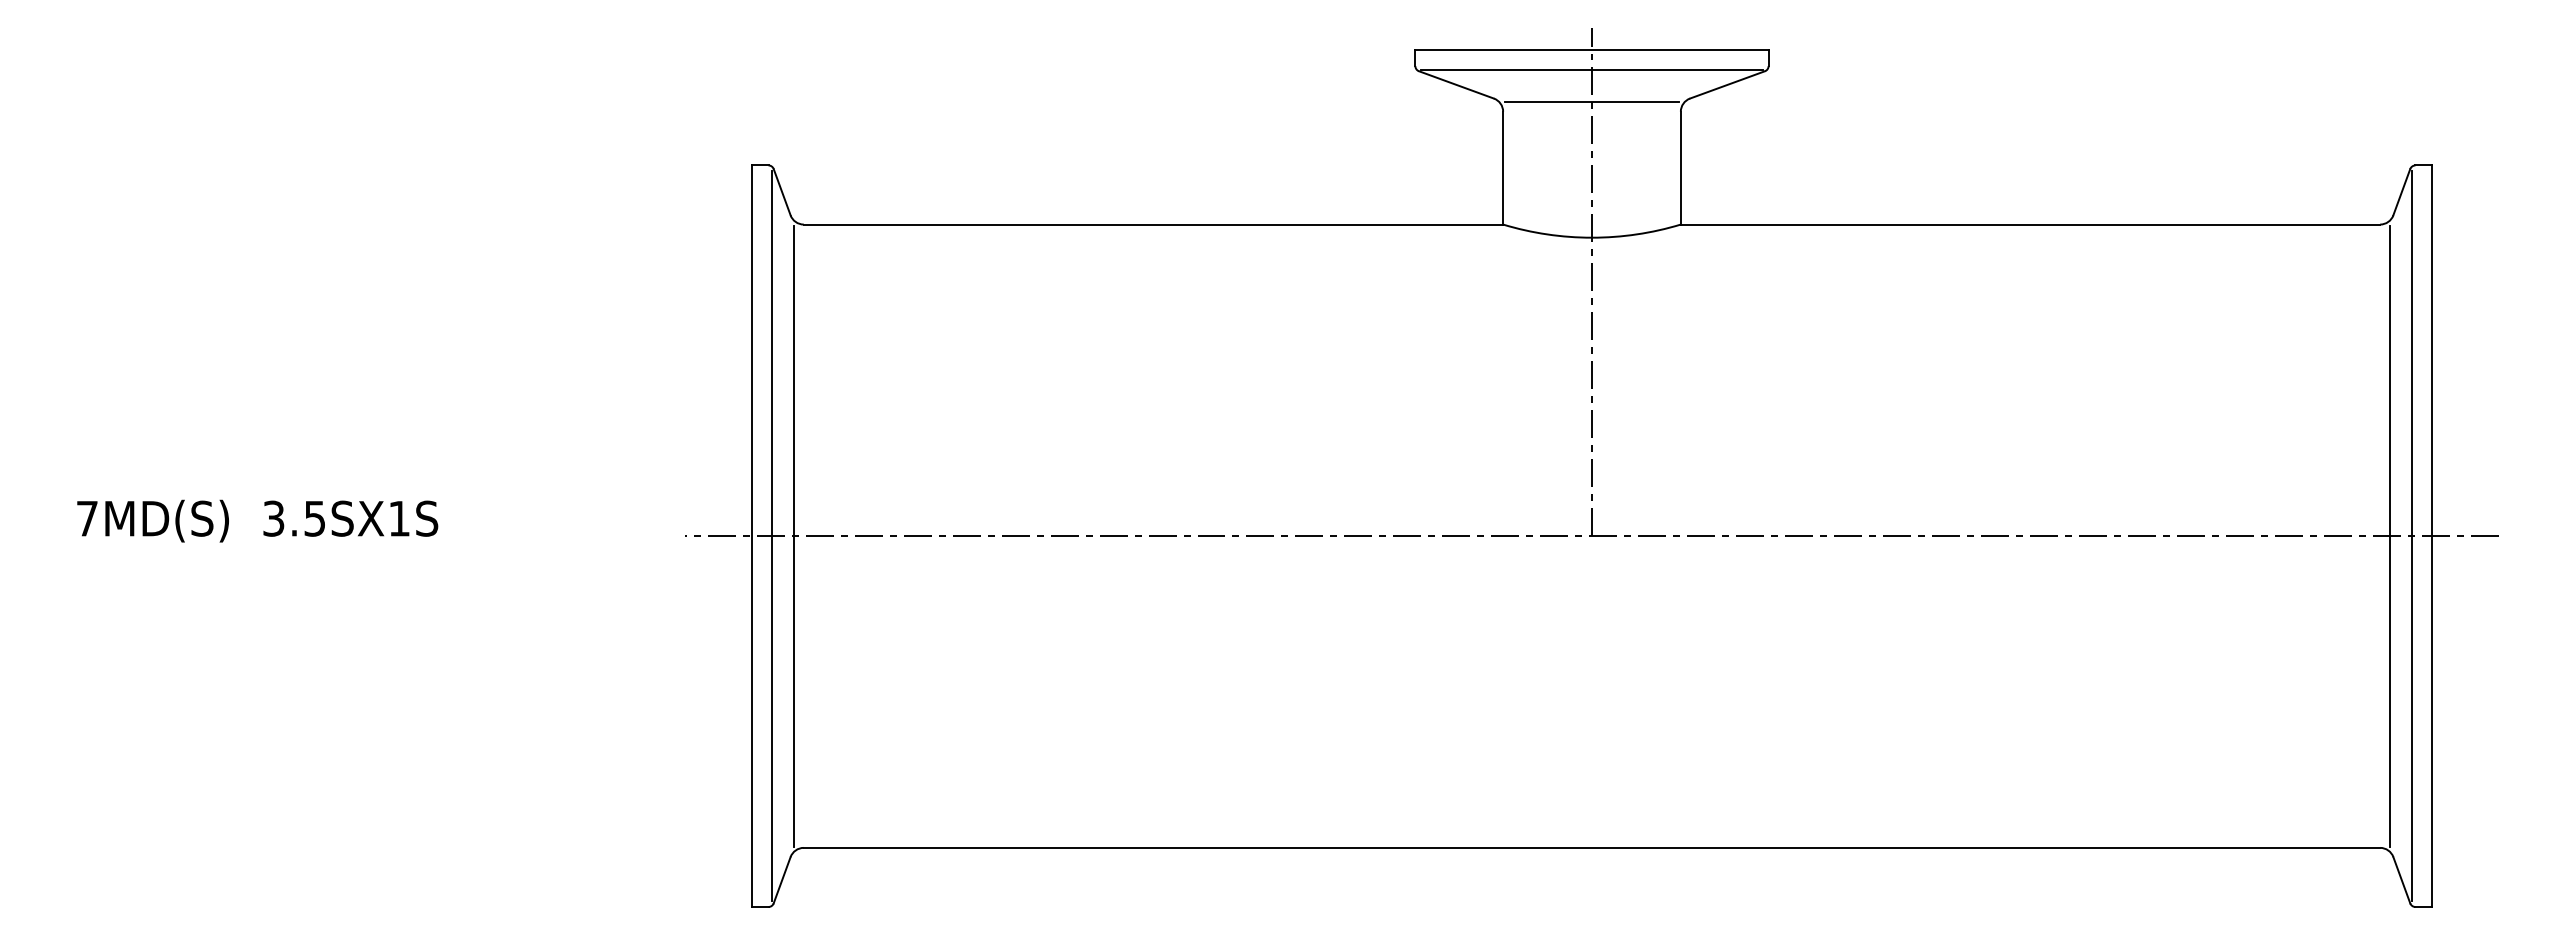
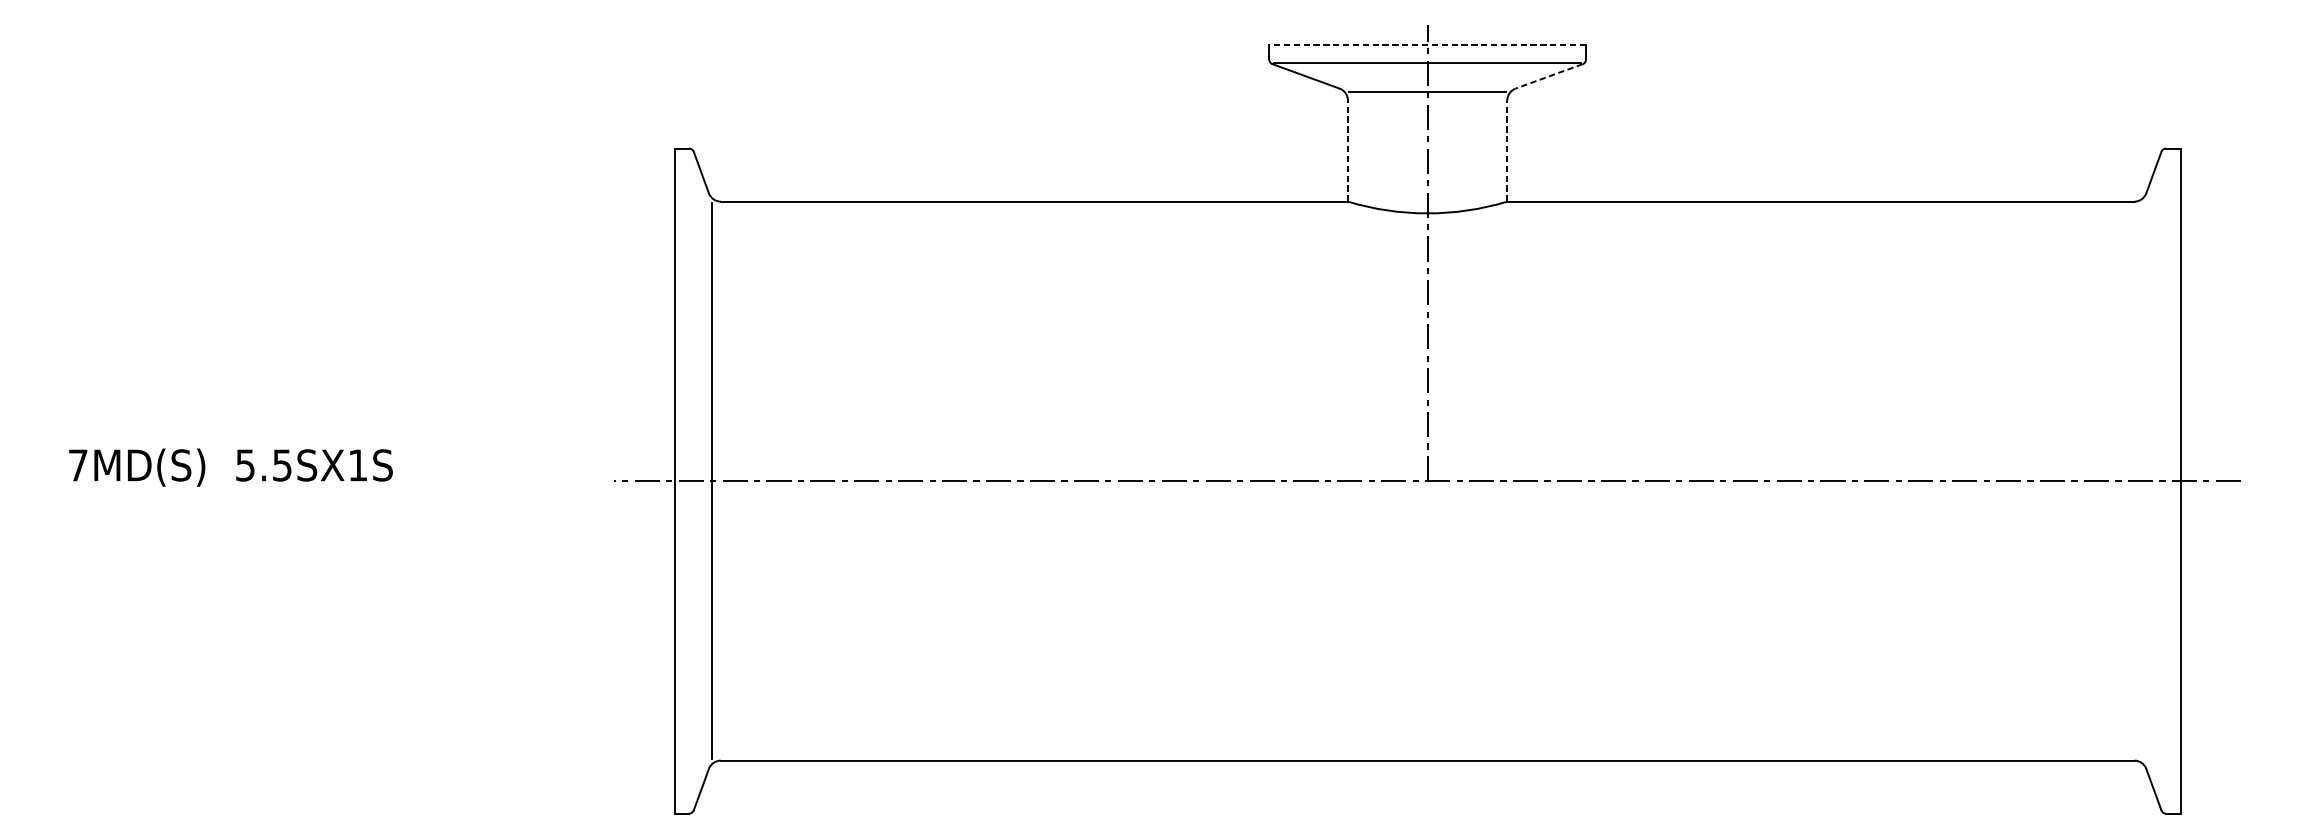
line: (1591, 50) -> (1427, 45), solid -> dashed
line: (1727, 84) -> (1549, 76), solid -> dashed
line: (1503, 167) -> (1348, 150), solid -> dashed
line: (1680, 167) -> (1506, 150), solid -> dashed
text: (274, 518) -> (246, 465), 3.5SX1S -> 5.5SX1S
line: (772, 535) -> (692, 480), removed
line: (2390, 535) -> (2143, 480), removed
line: (2411, 535) -> (2162, 480), removed

